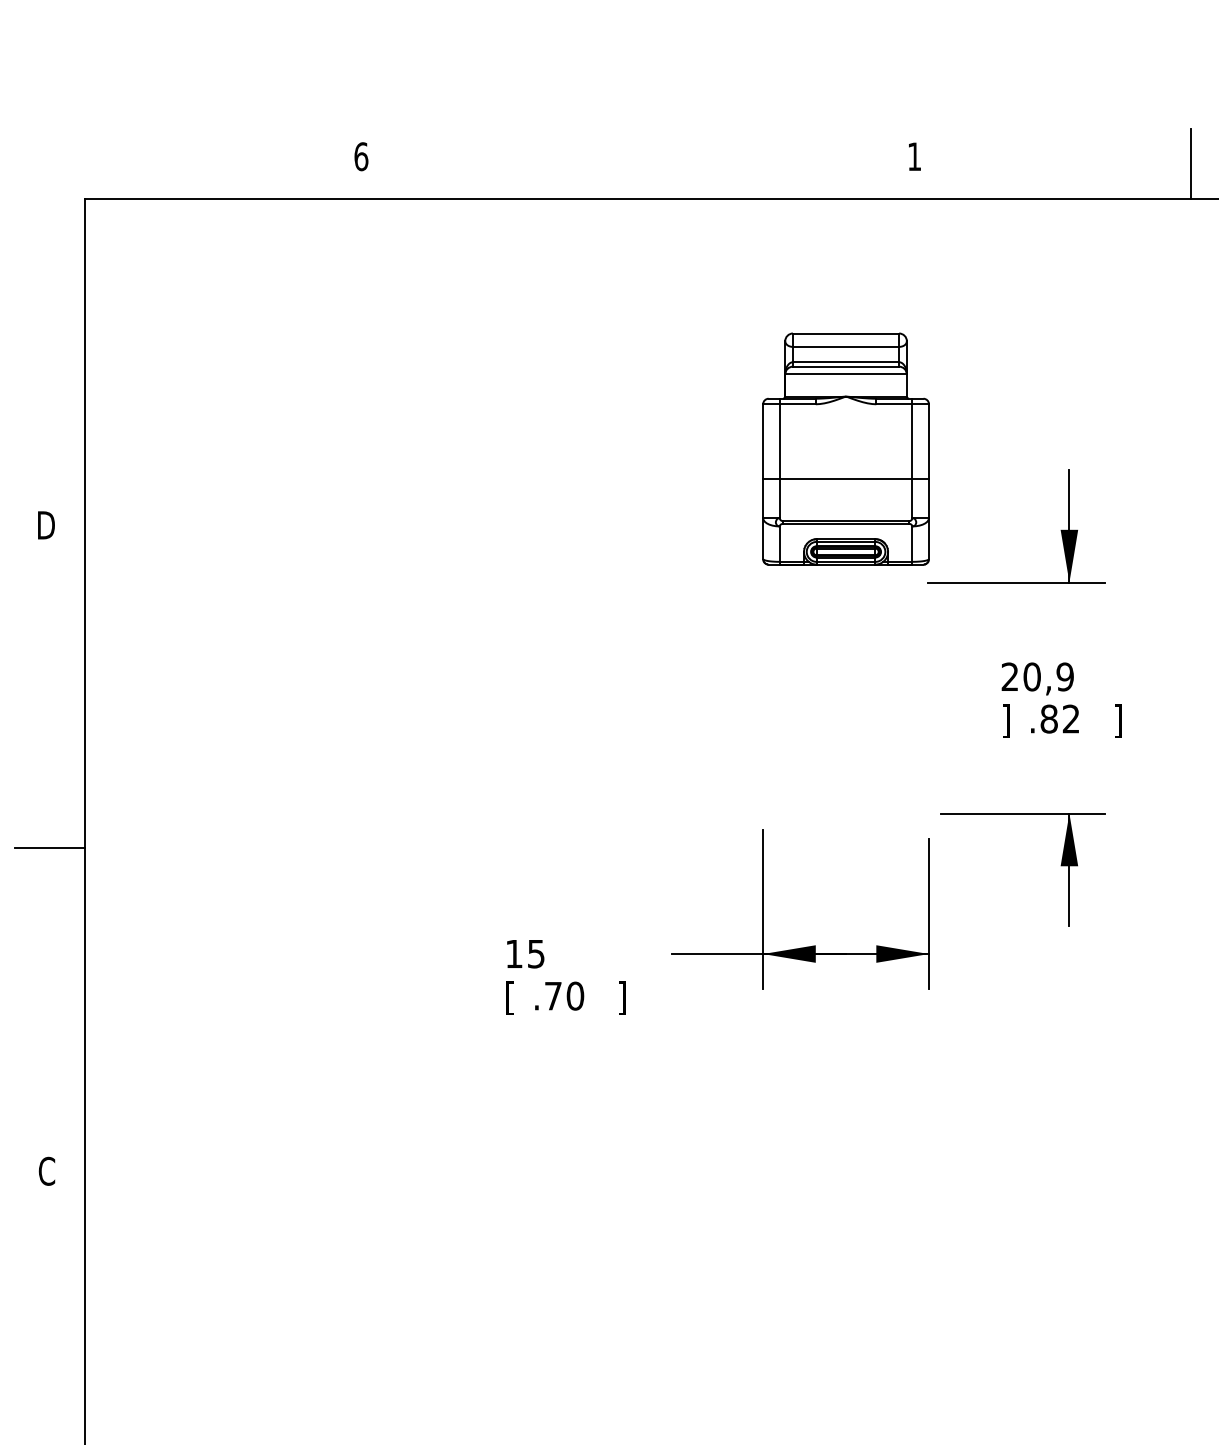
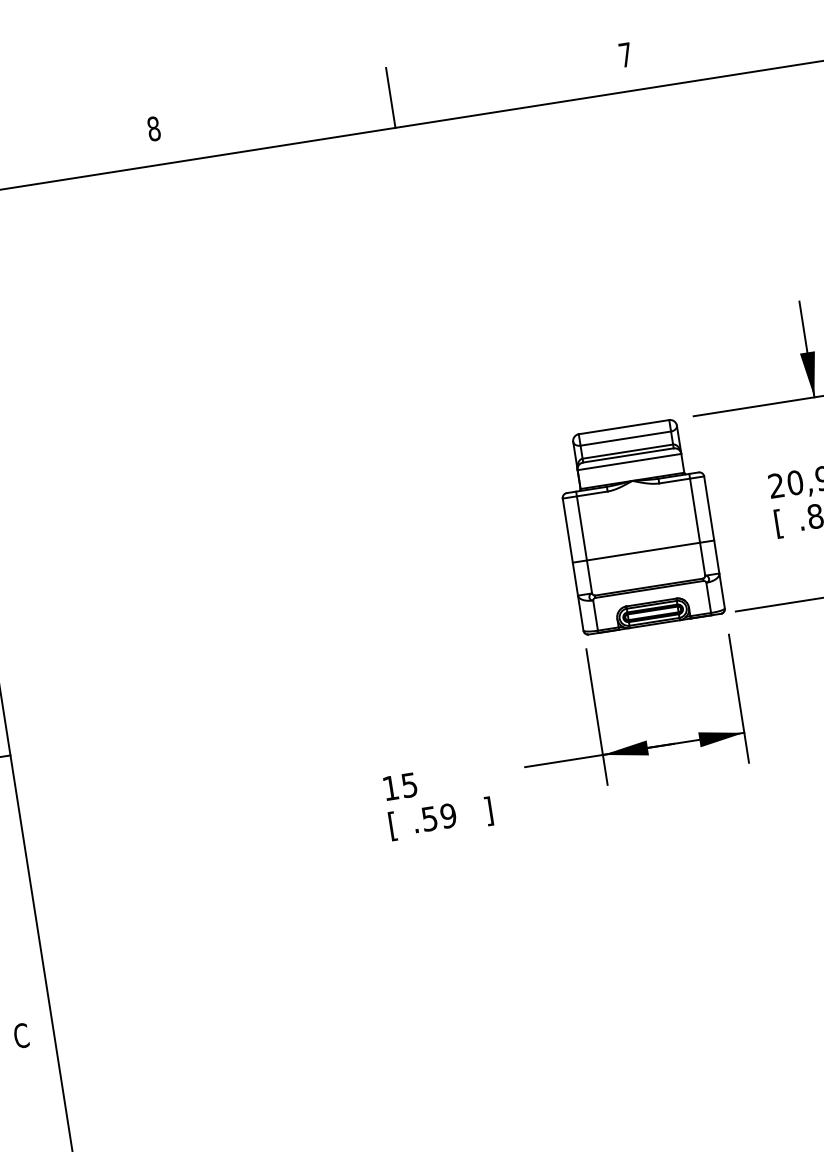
text: (361, 156) -> (154, 128), 6 -> 8
text: (914, 156) -> (625, 54), 1 -> 7
line: (638, 163) -> (391, 97), added
part: (845, 448) -> (638, 525), moved
text: (1005, 720) -> (778, 523), ] -> [
text: (564, 995) -> (439, 816), .70 -> .59

